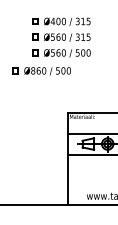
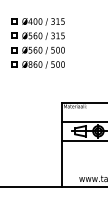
part: (60, 37) -> (37, 36), moved

